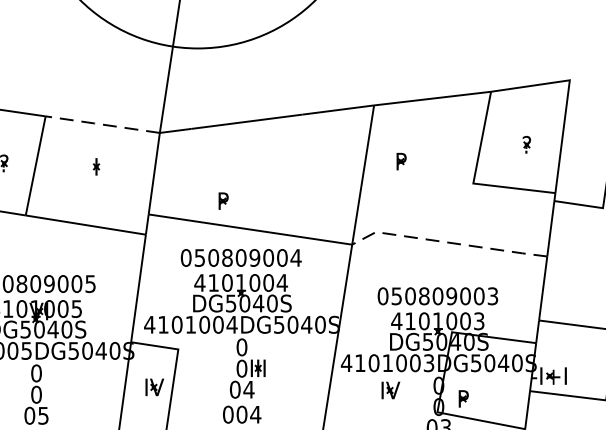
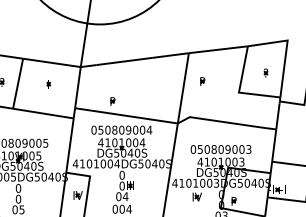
line: (101, 123) -> (51, 62), dashed -> solid
line: (448, 242) -> (226, 122), dashed -> solid

